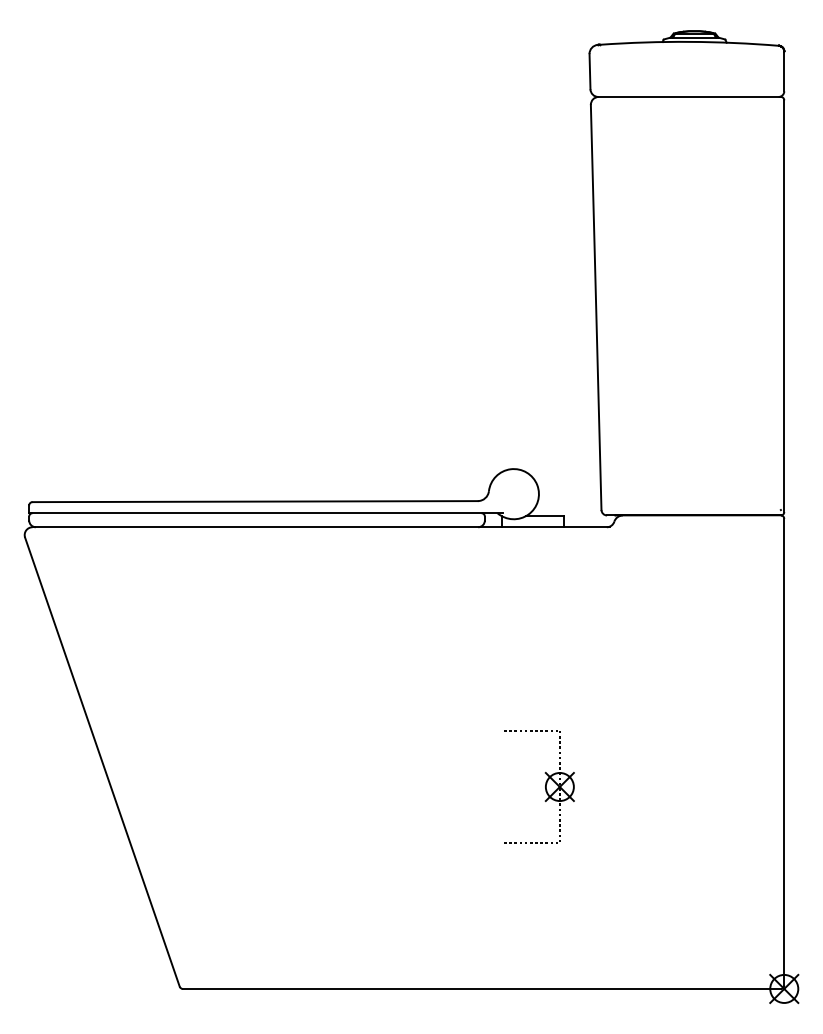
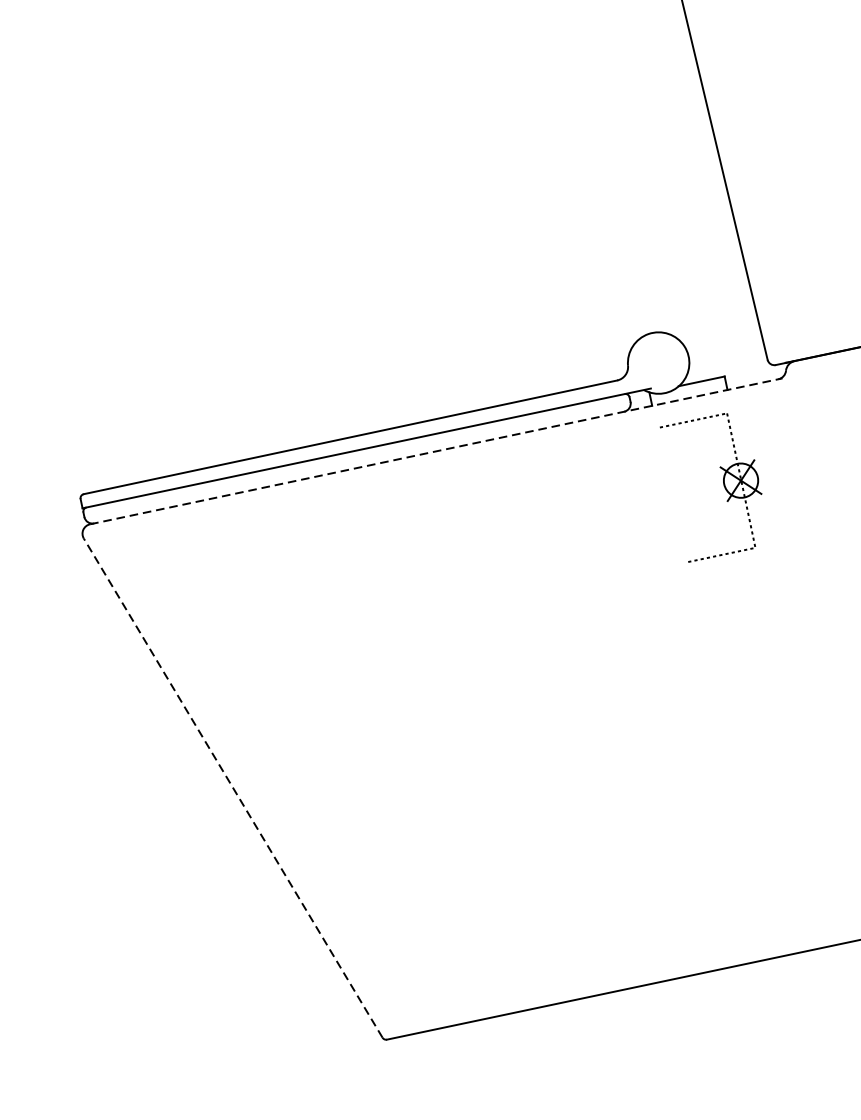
line: (321, 527) -> (436, 451), solid -> dashed
line: (102, 761) -> (233, 787), solid -> dashed
part: (539, 786) -> (716, 485), moved

